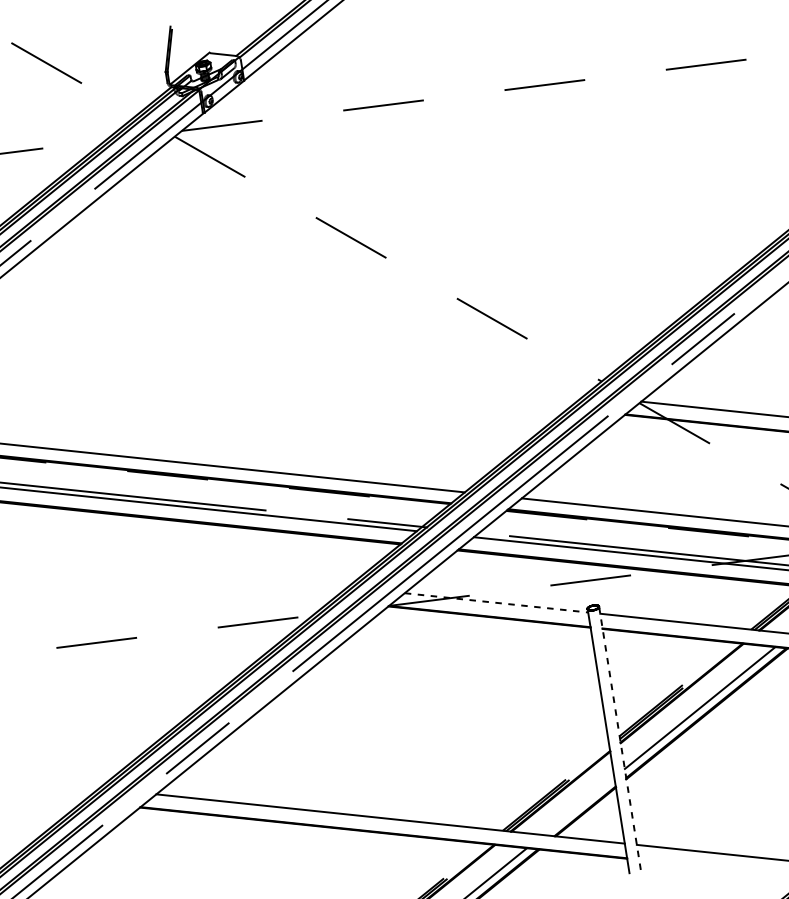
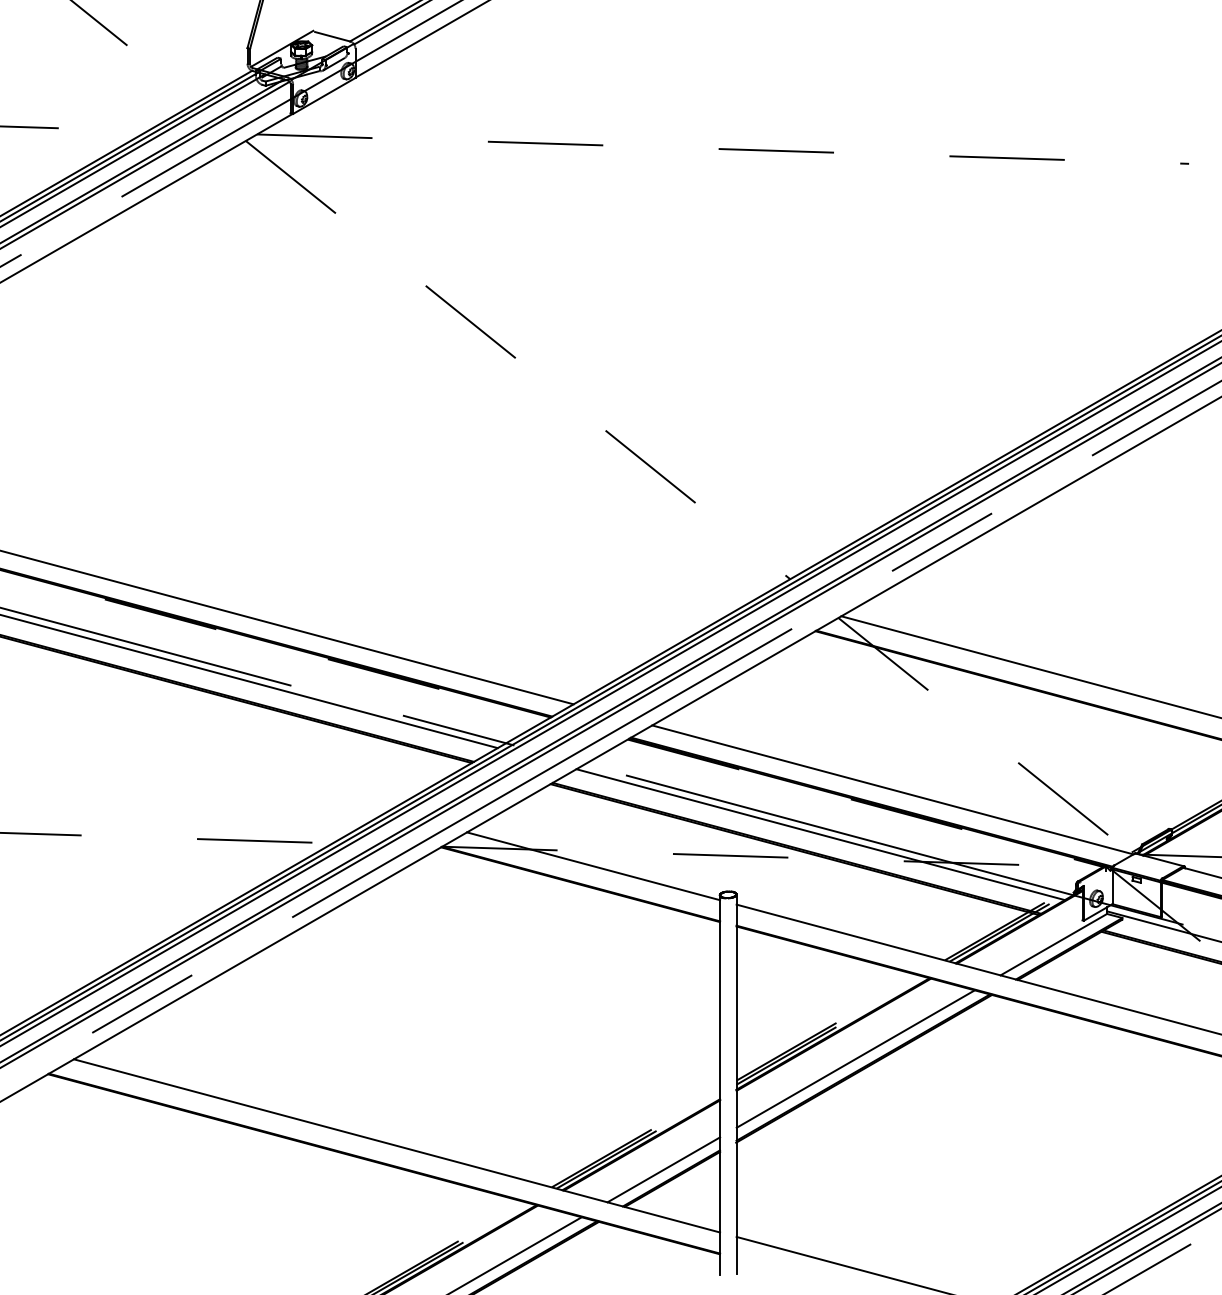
line: (496, 603) -> (593, 866), dashed -> solid
line: (619, 738) -> (736, 1084), dashed -> solid
line: (578, 806) -> (663, 1169), added

